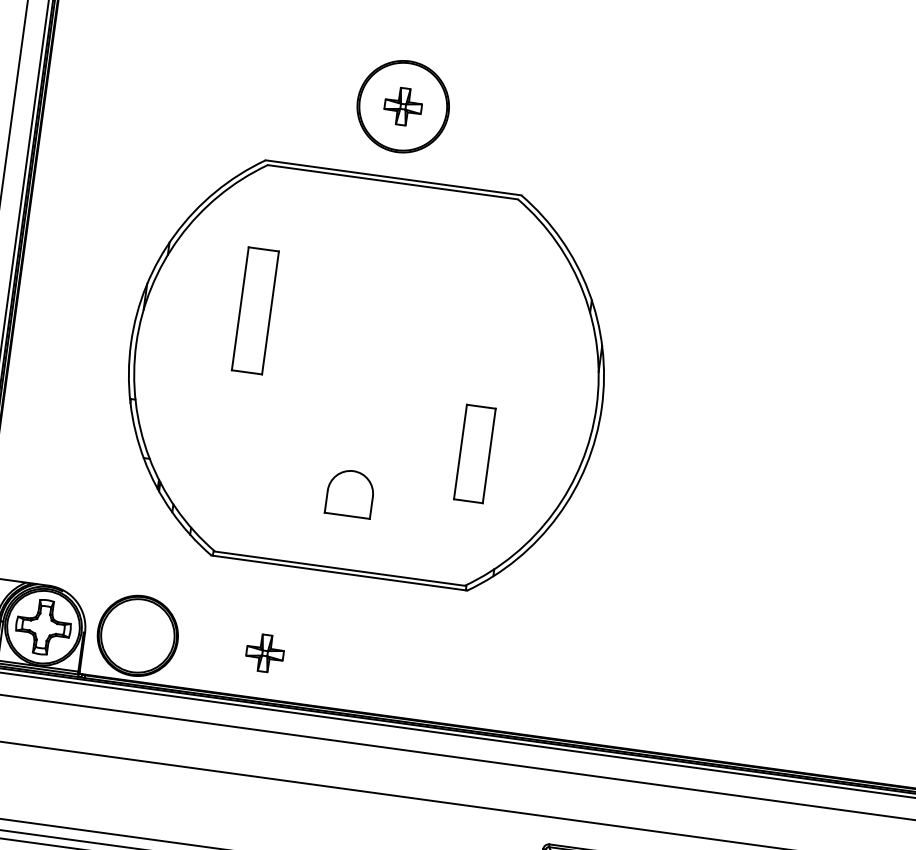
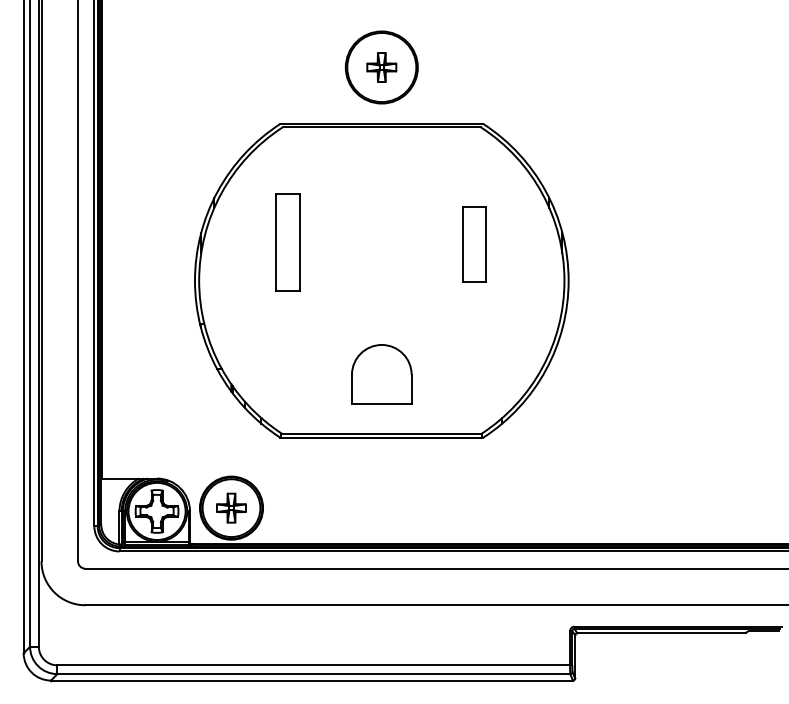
part: (474, 454) -> (474, 244), moved
part: (349, 493) -> (381, 374), size x1.67
part: (265, 652) -> (231, 507), moved

